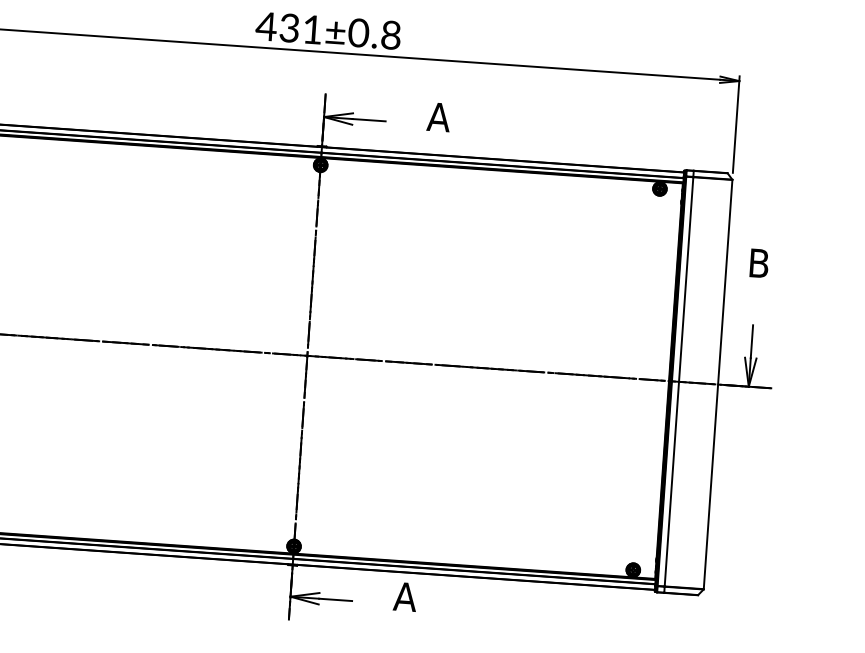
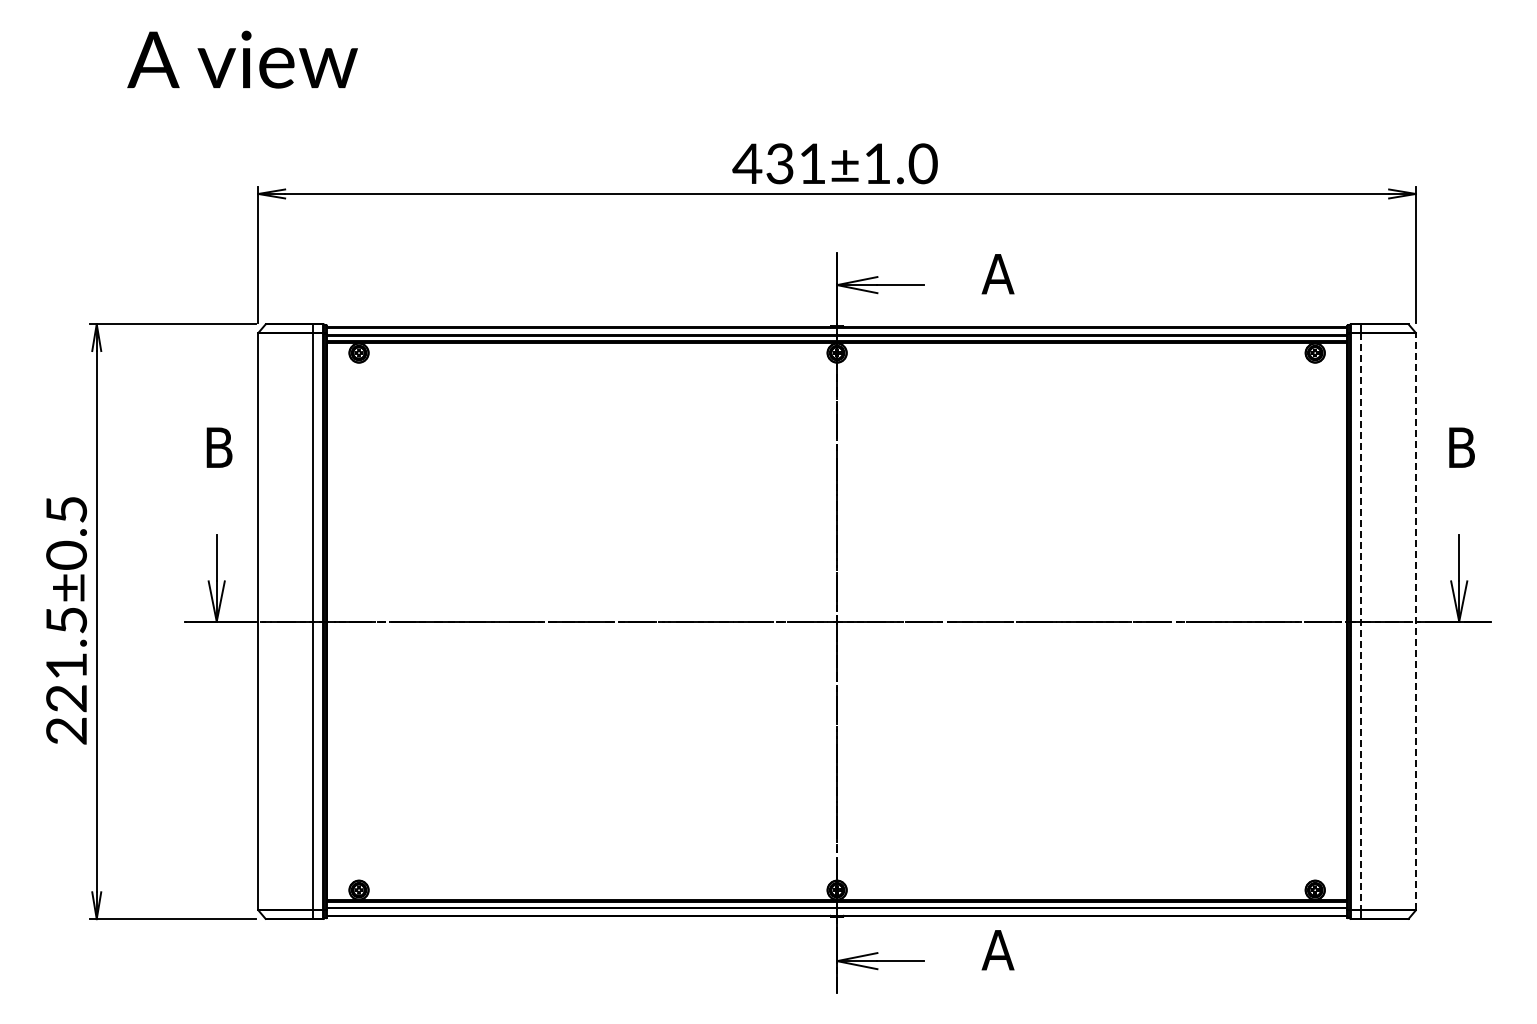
text: (375, 33) -> (900, 163), 431±0.8 -> 431±1.0
line: (678, 382) -> (1360, 622), solid -> dashed
line: (717, 384) -> (1415, 621), solid -> dashed

